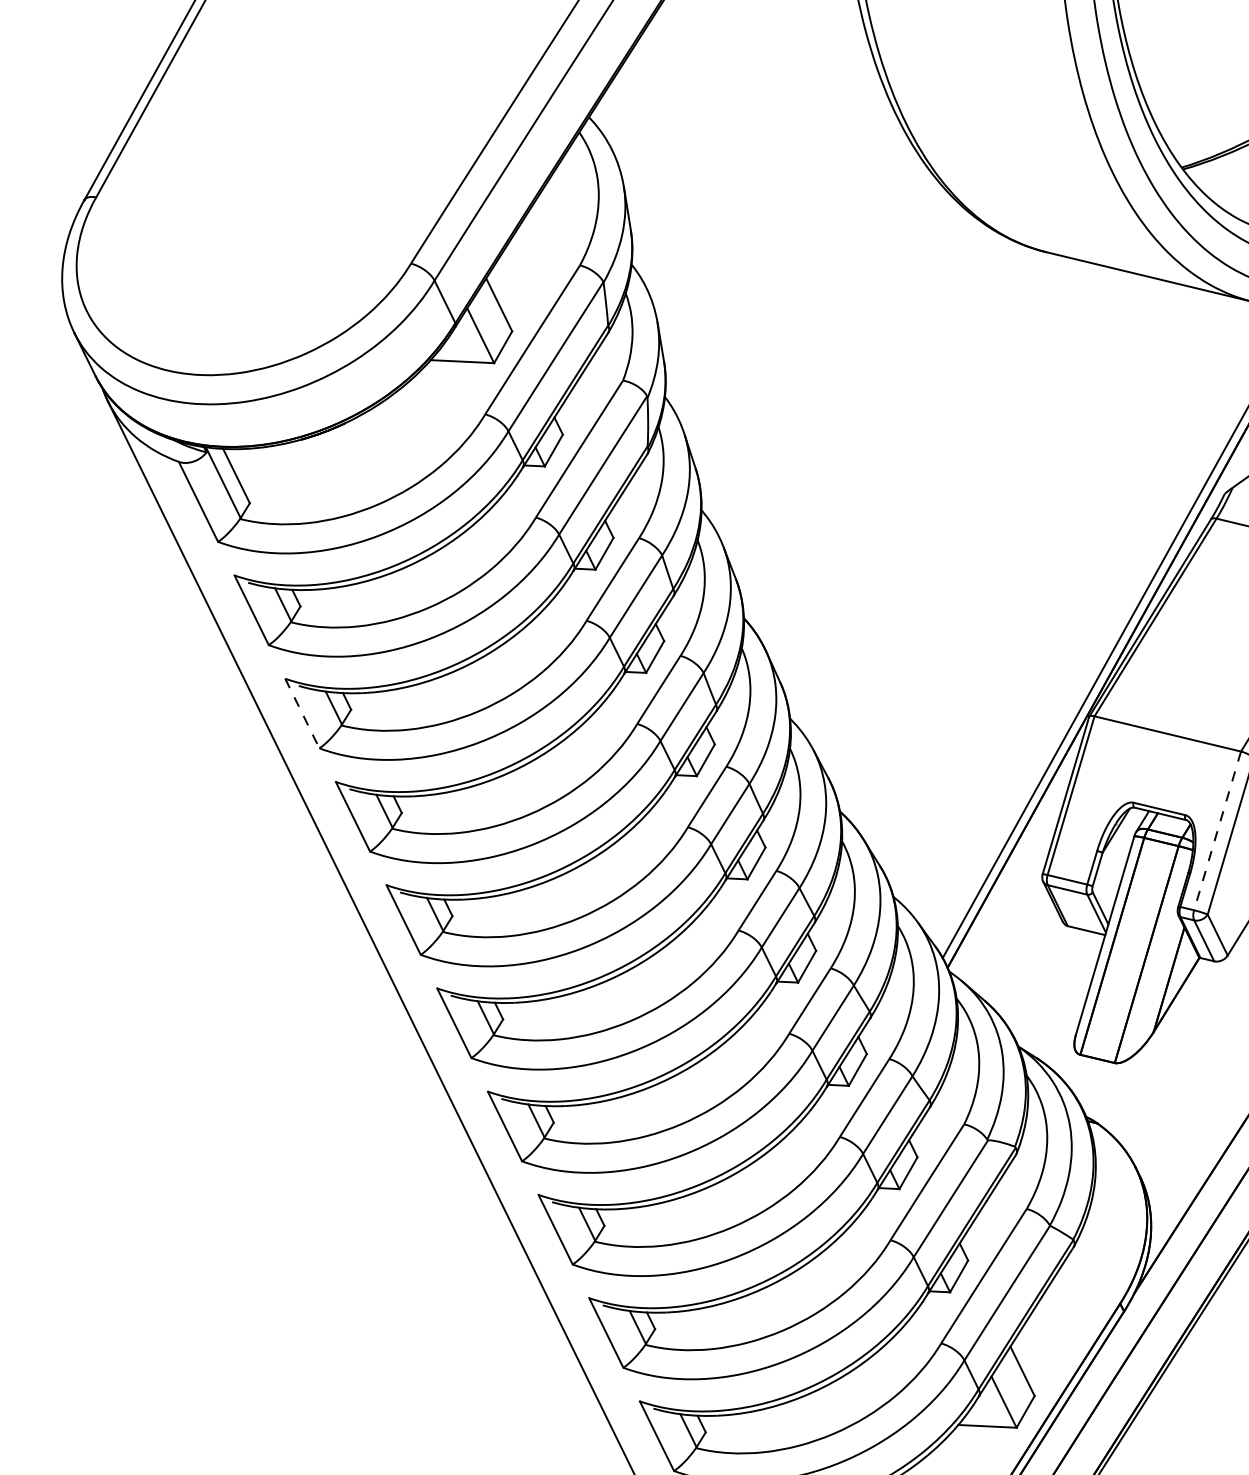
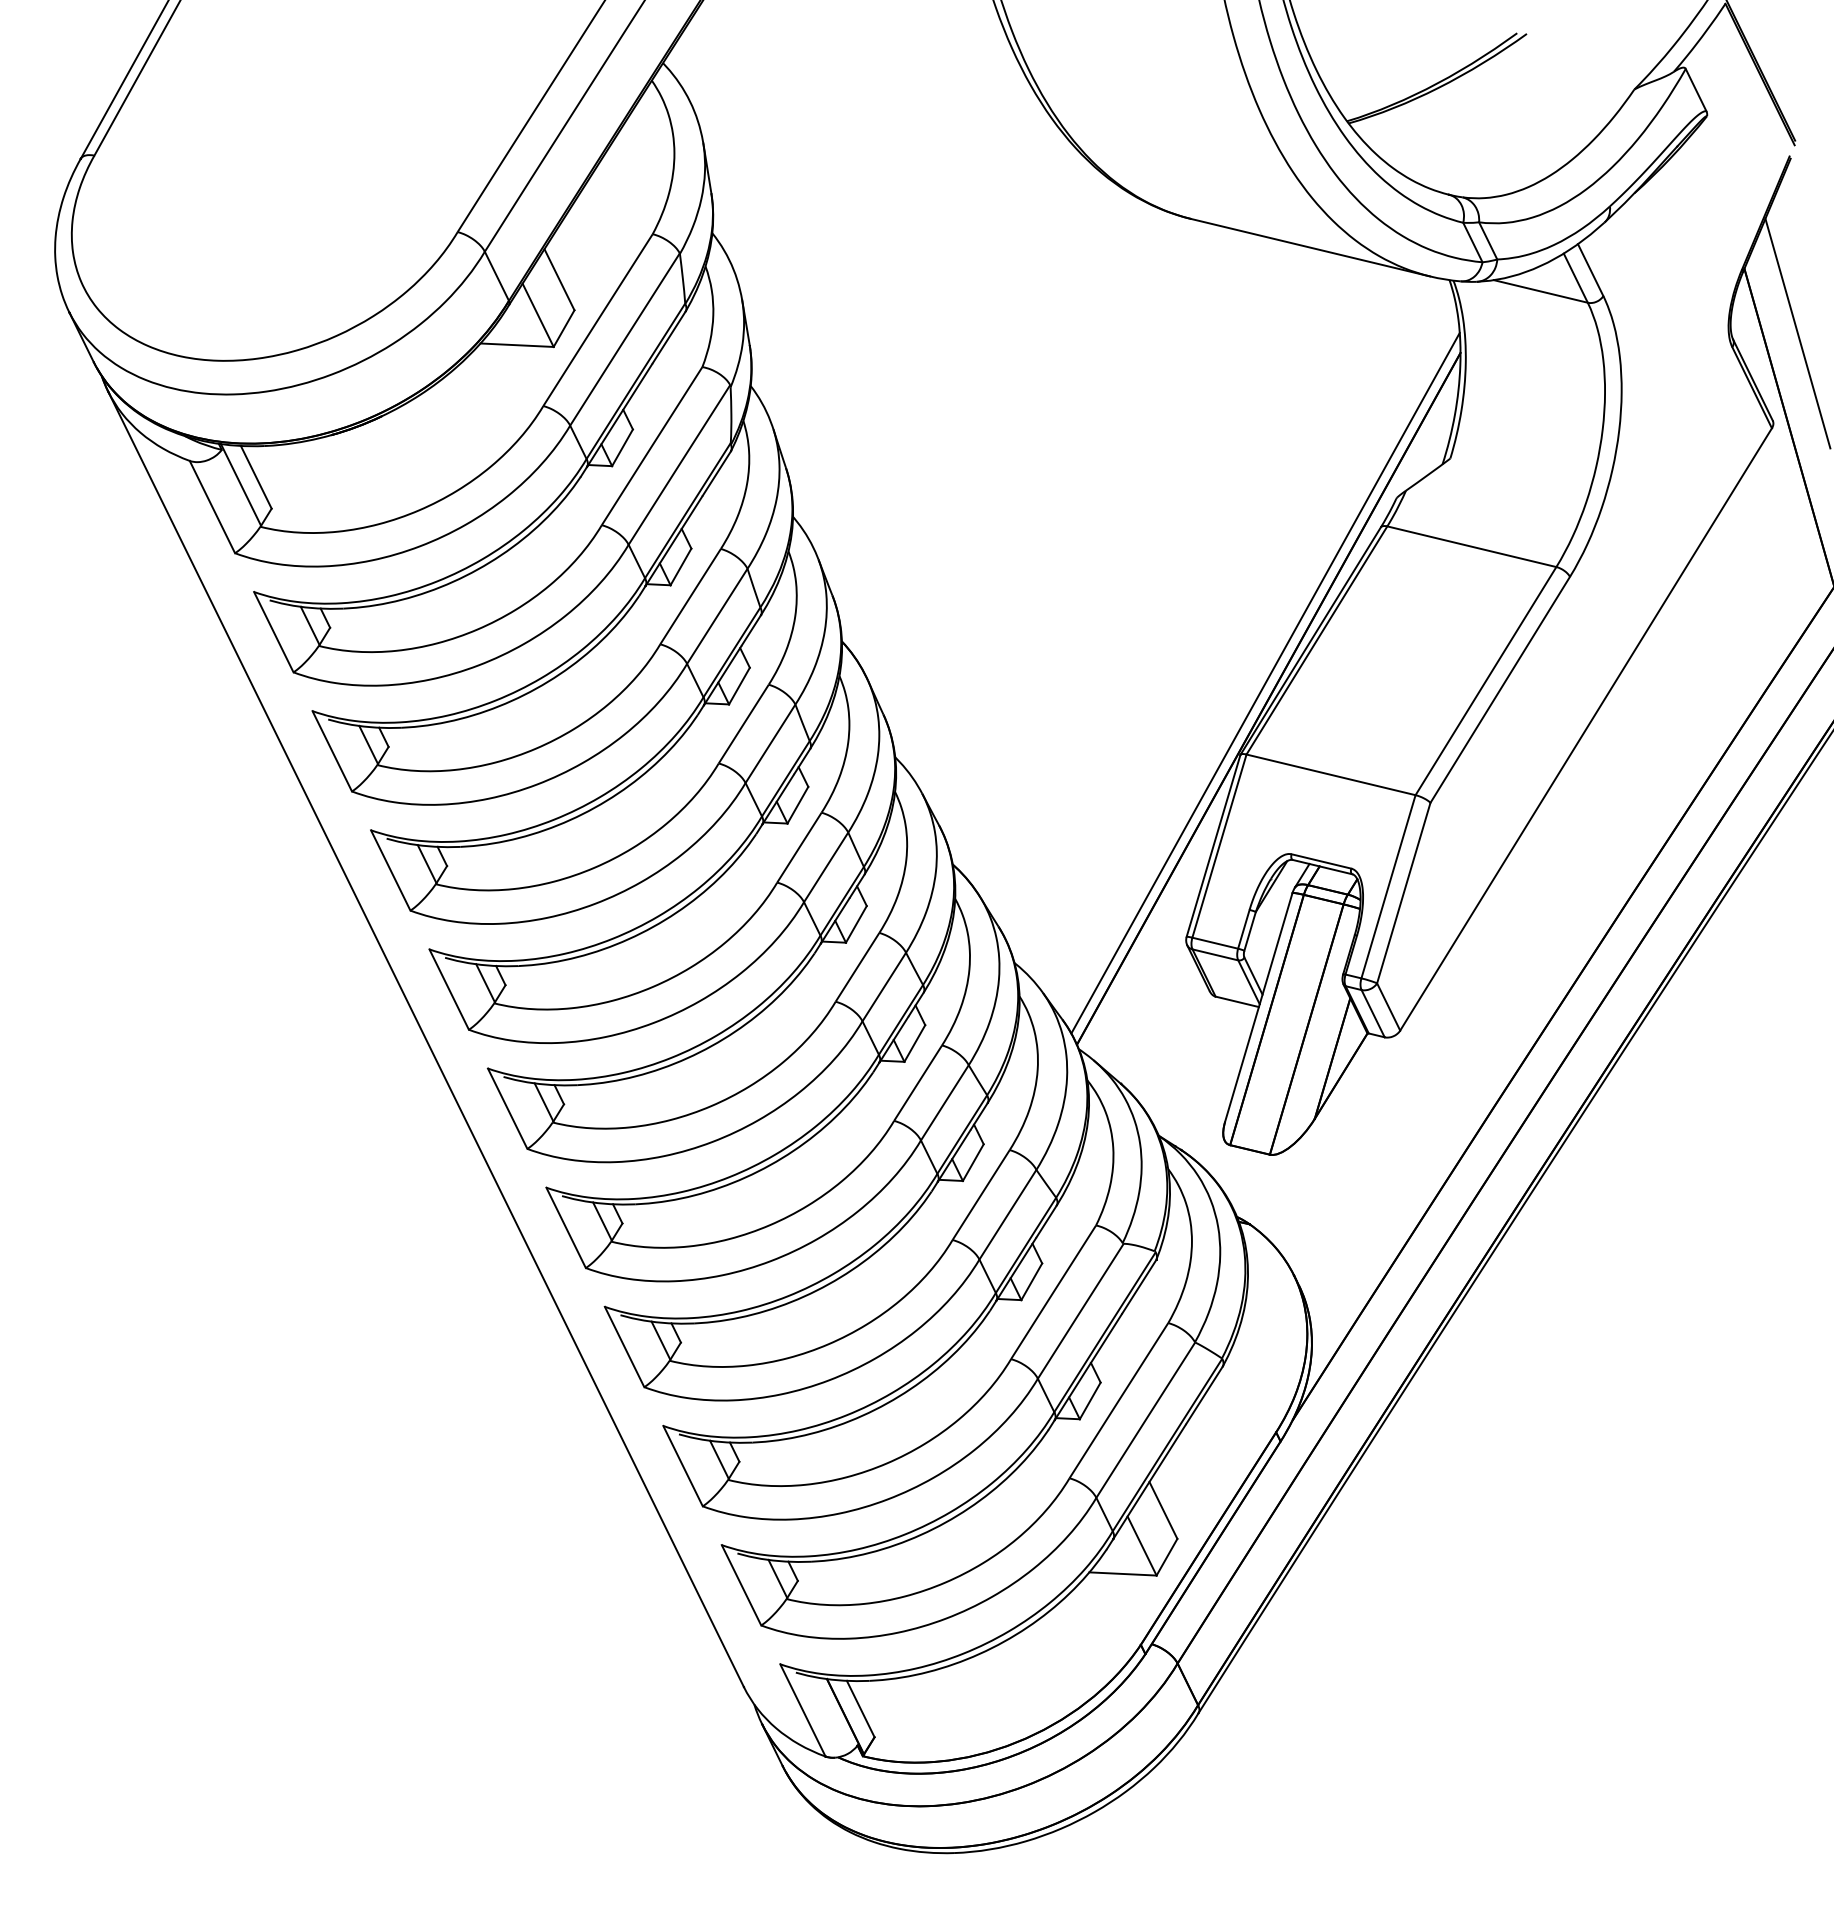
line: (302, 713) -> (332, 751), dashed -> solid
line: (1217, 830) -> (1388, 886), dashed -> solid

